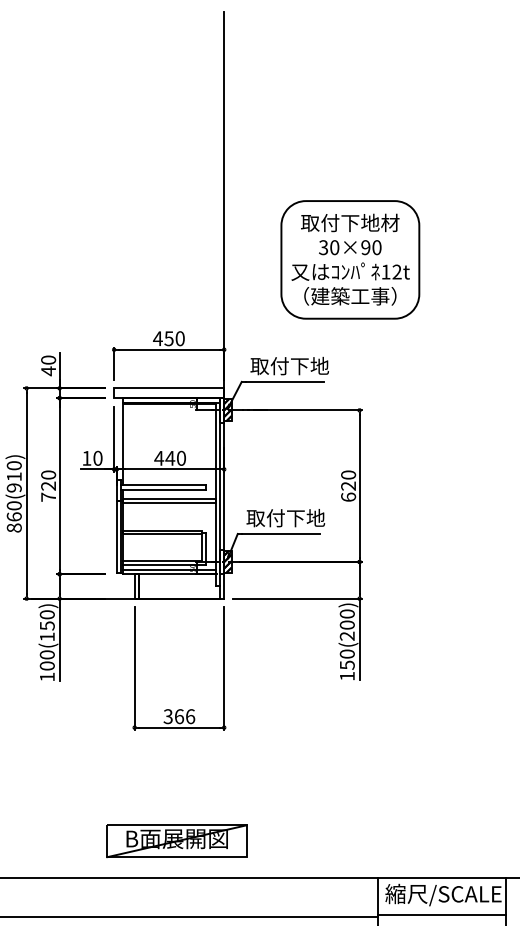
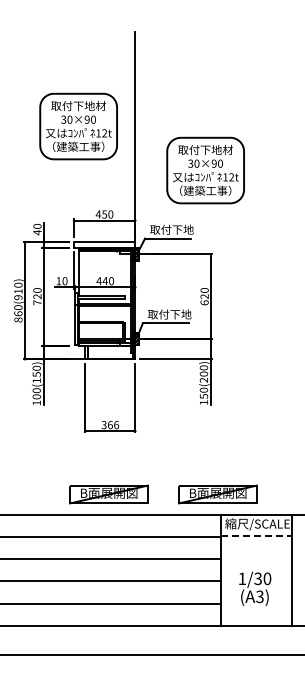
part: (122, 180) -> (78, 126), added
part: (371, 841) -> (217, 494), added
line: (441, 914) -> (256, 535), solid -> dashed

